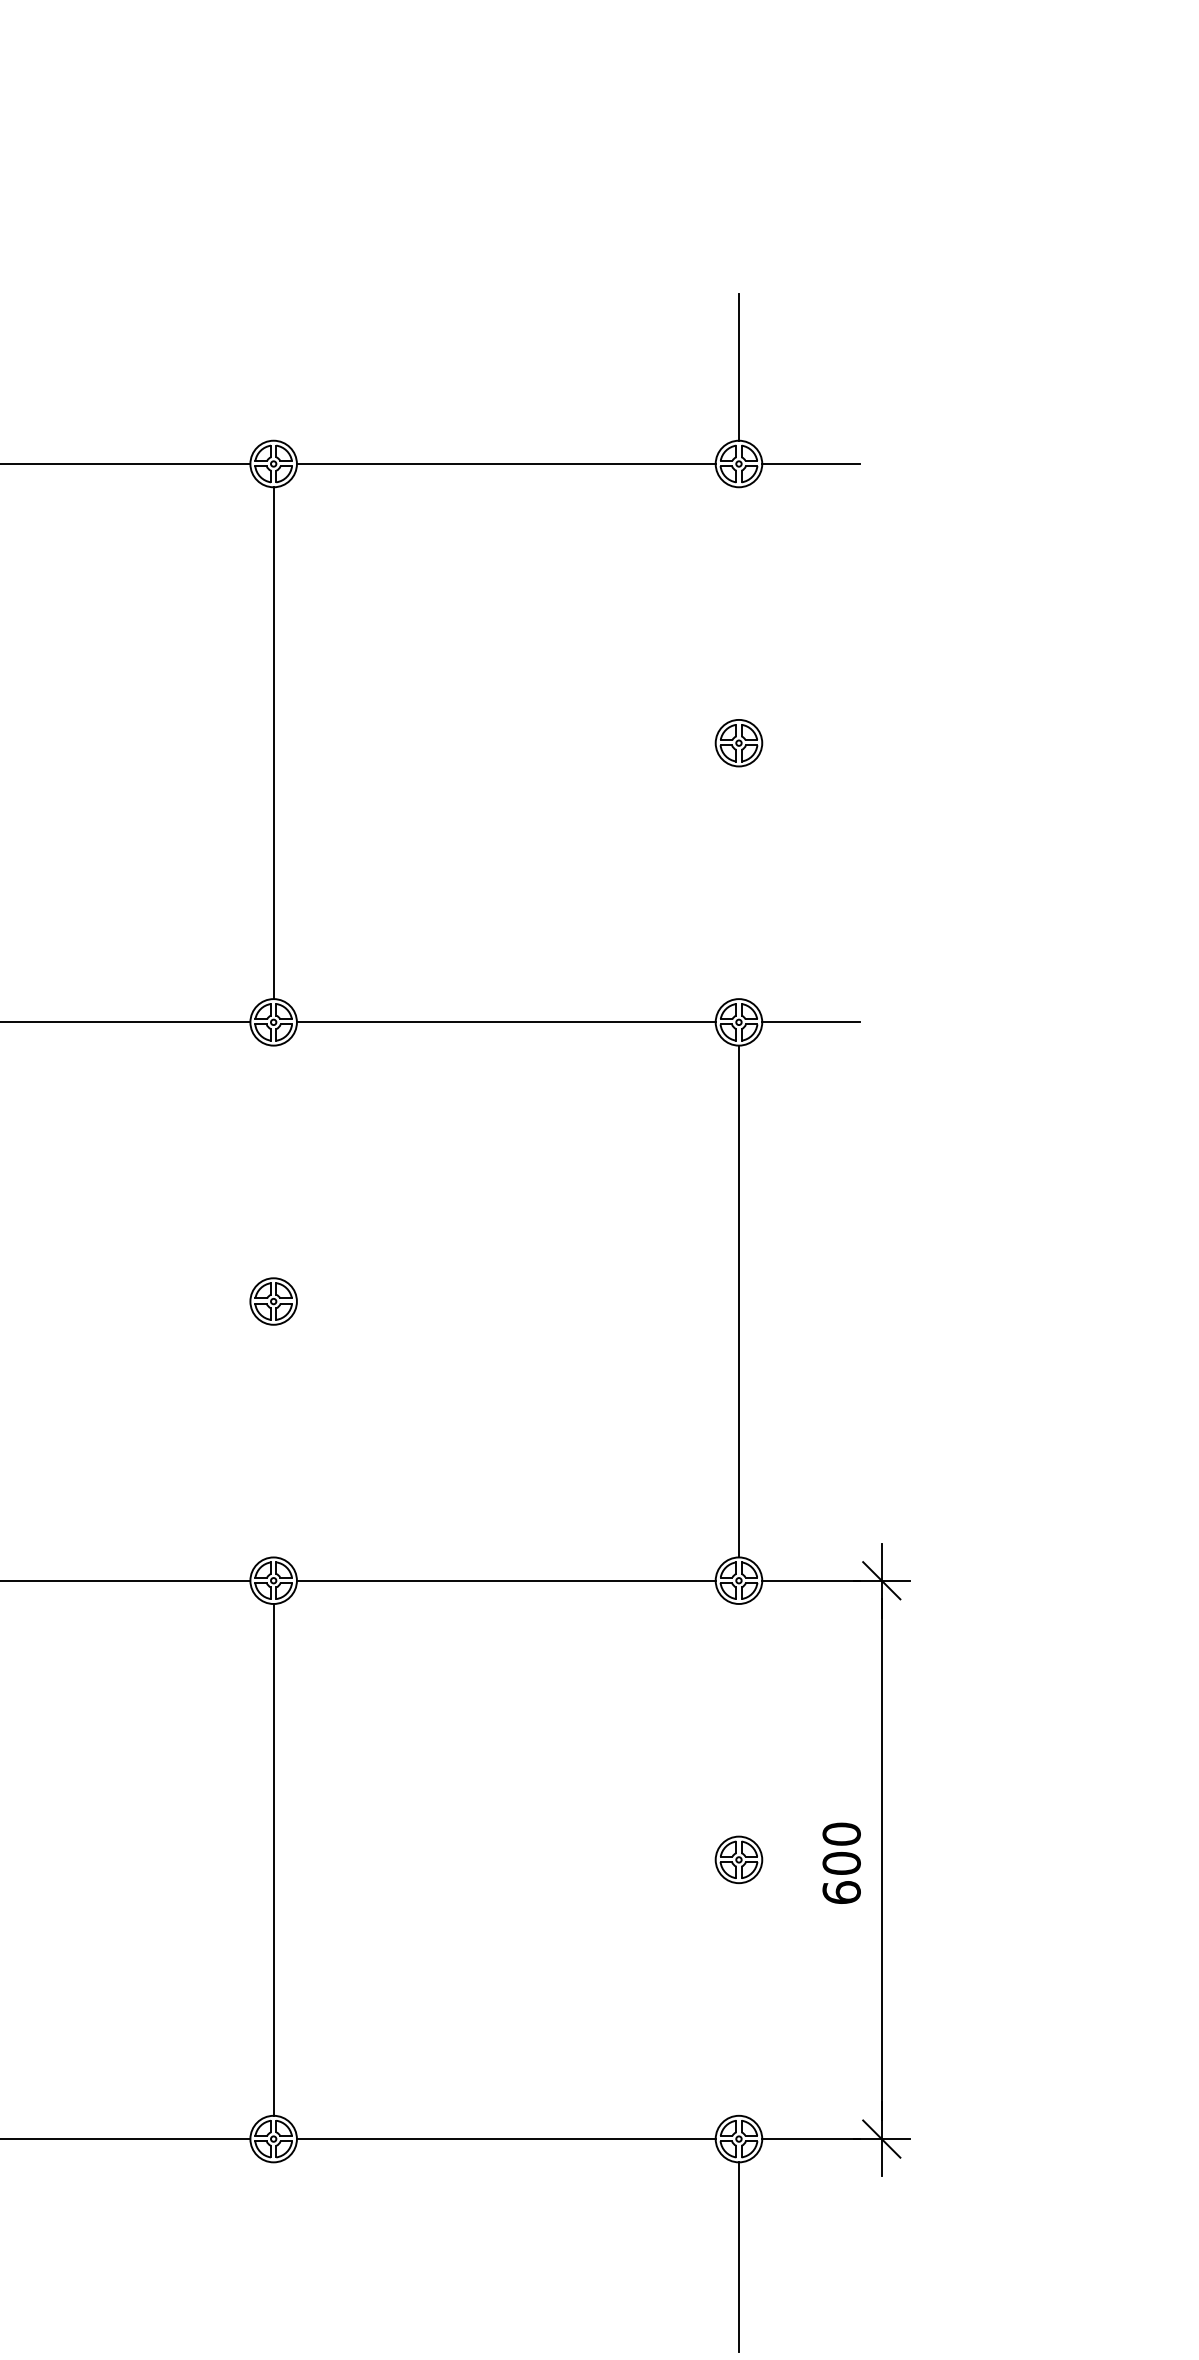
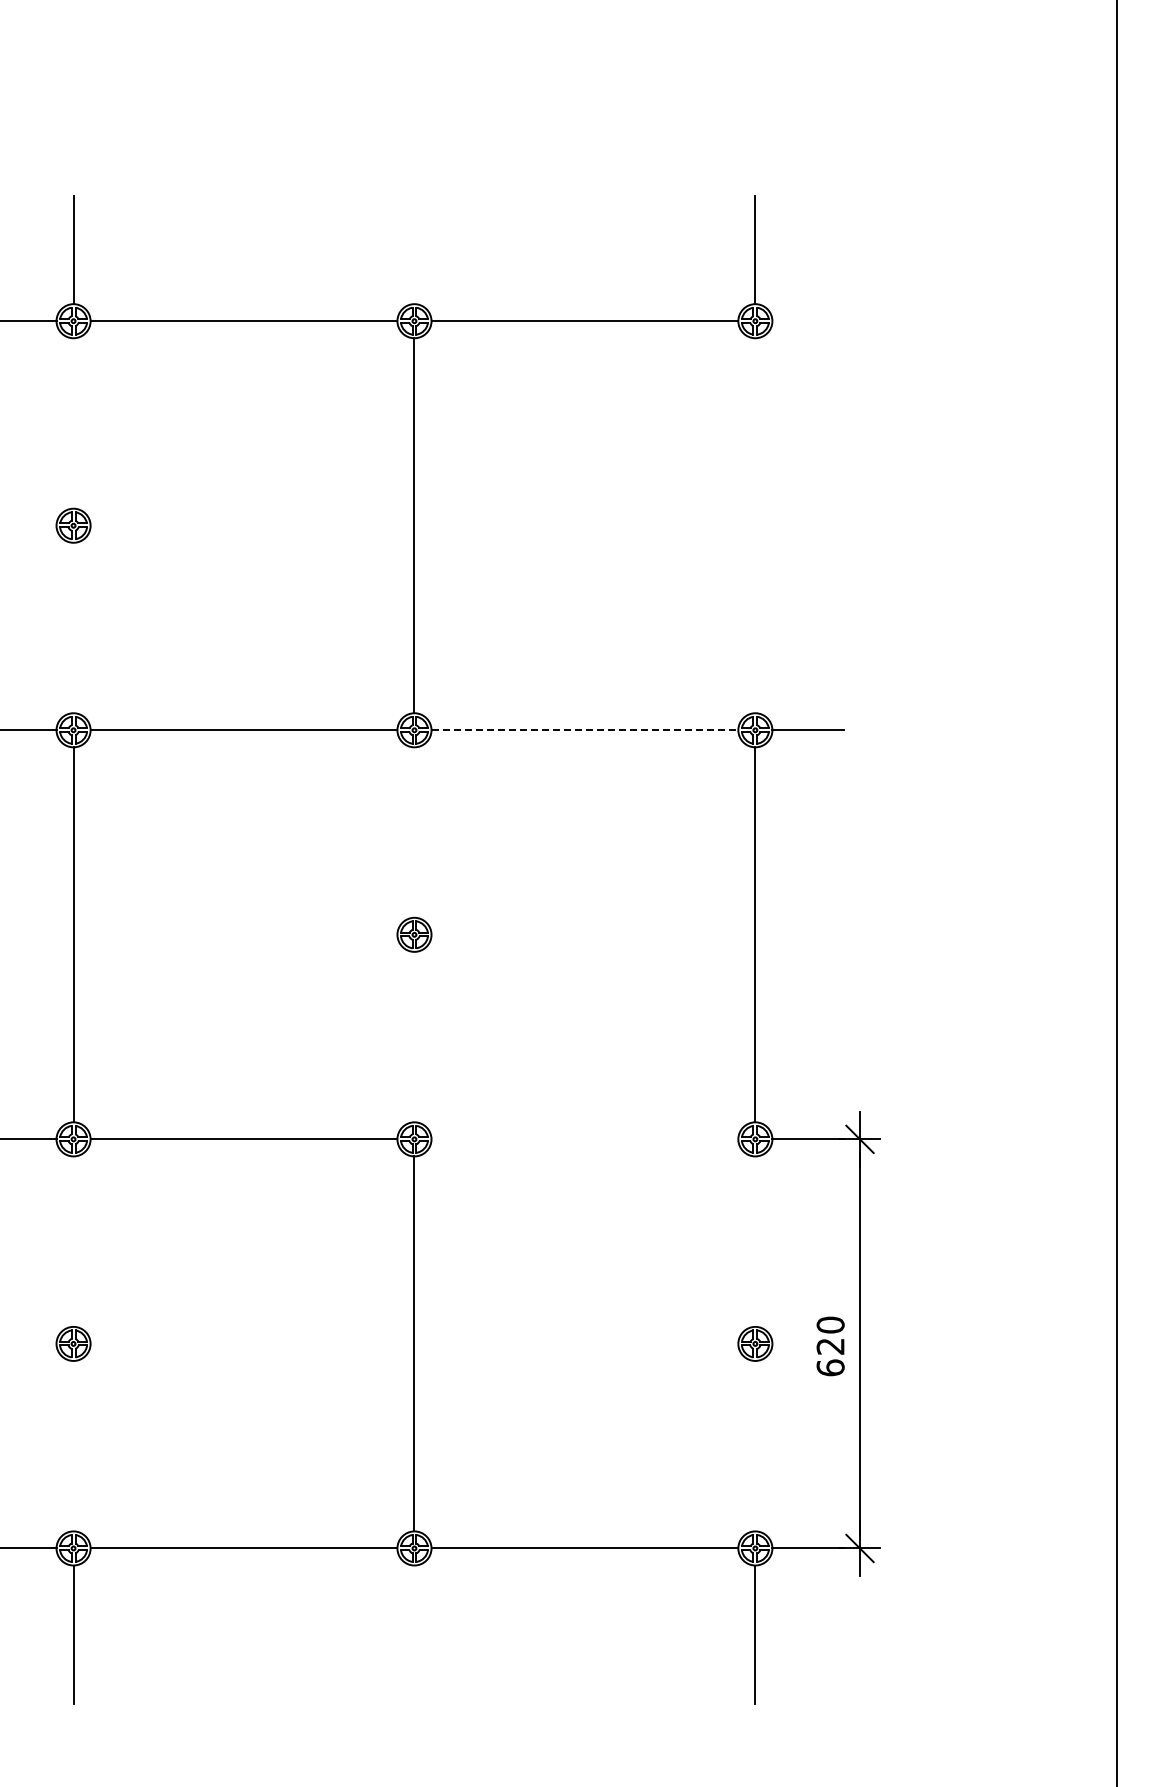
line: (810, 464) -> (807, 321), removed
part: (739, 742) -> (755, 525), removed
line: (507, 1022) -> (585, 730), solid -> dashed
line: (505, 1580) -> (584, 1139), removed
text: (841, 1863) -> (830, 1346), 600 -> 620

